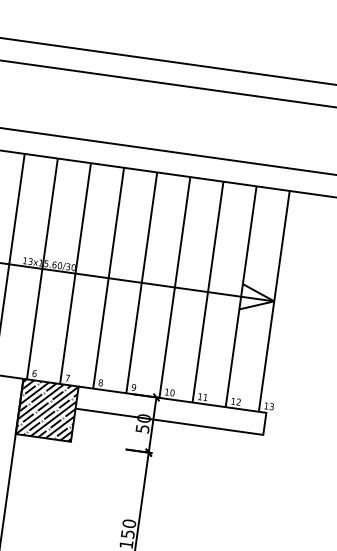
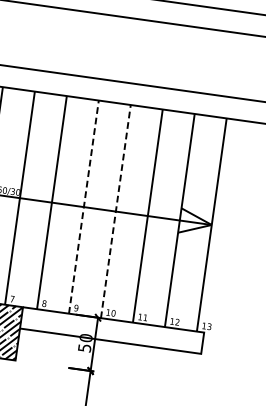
line: (141, 282) -> (83, 206), solid -> dashed
line: (174, 286) -> (115, 210), solid -> dashed

